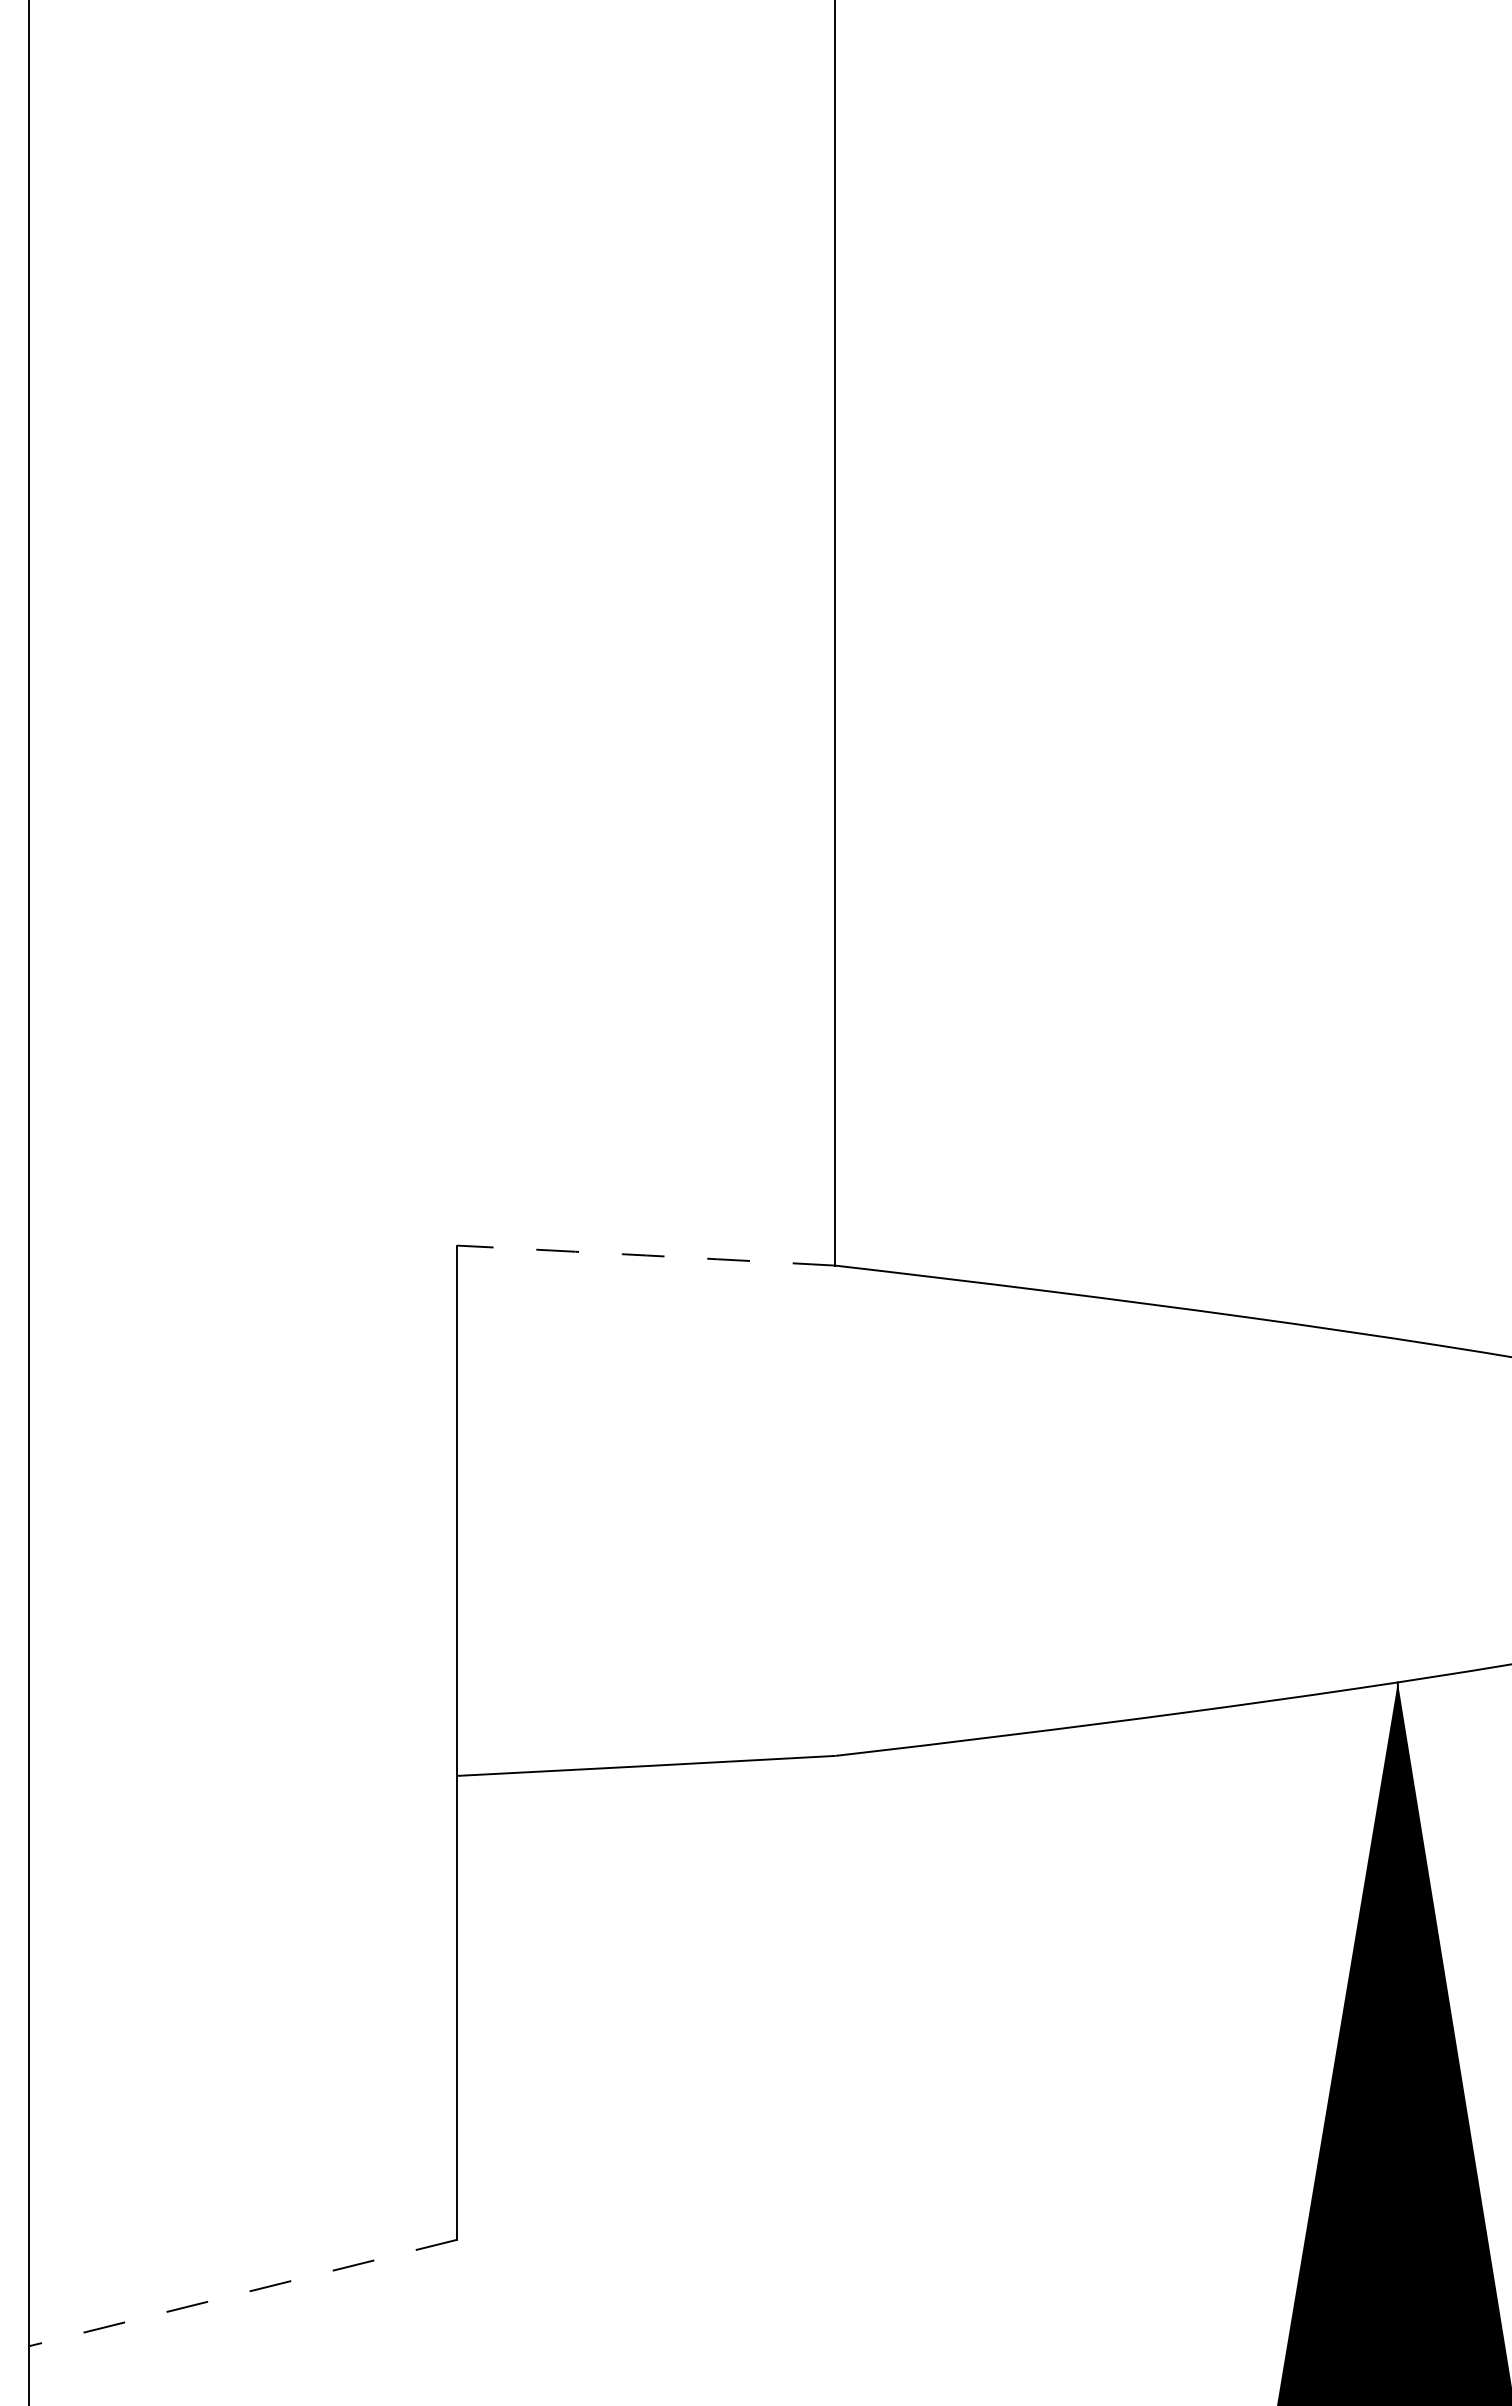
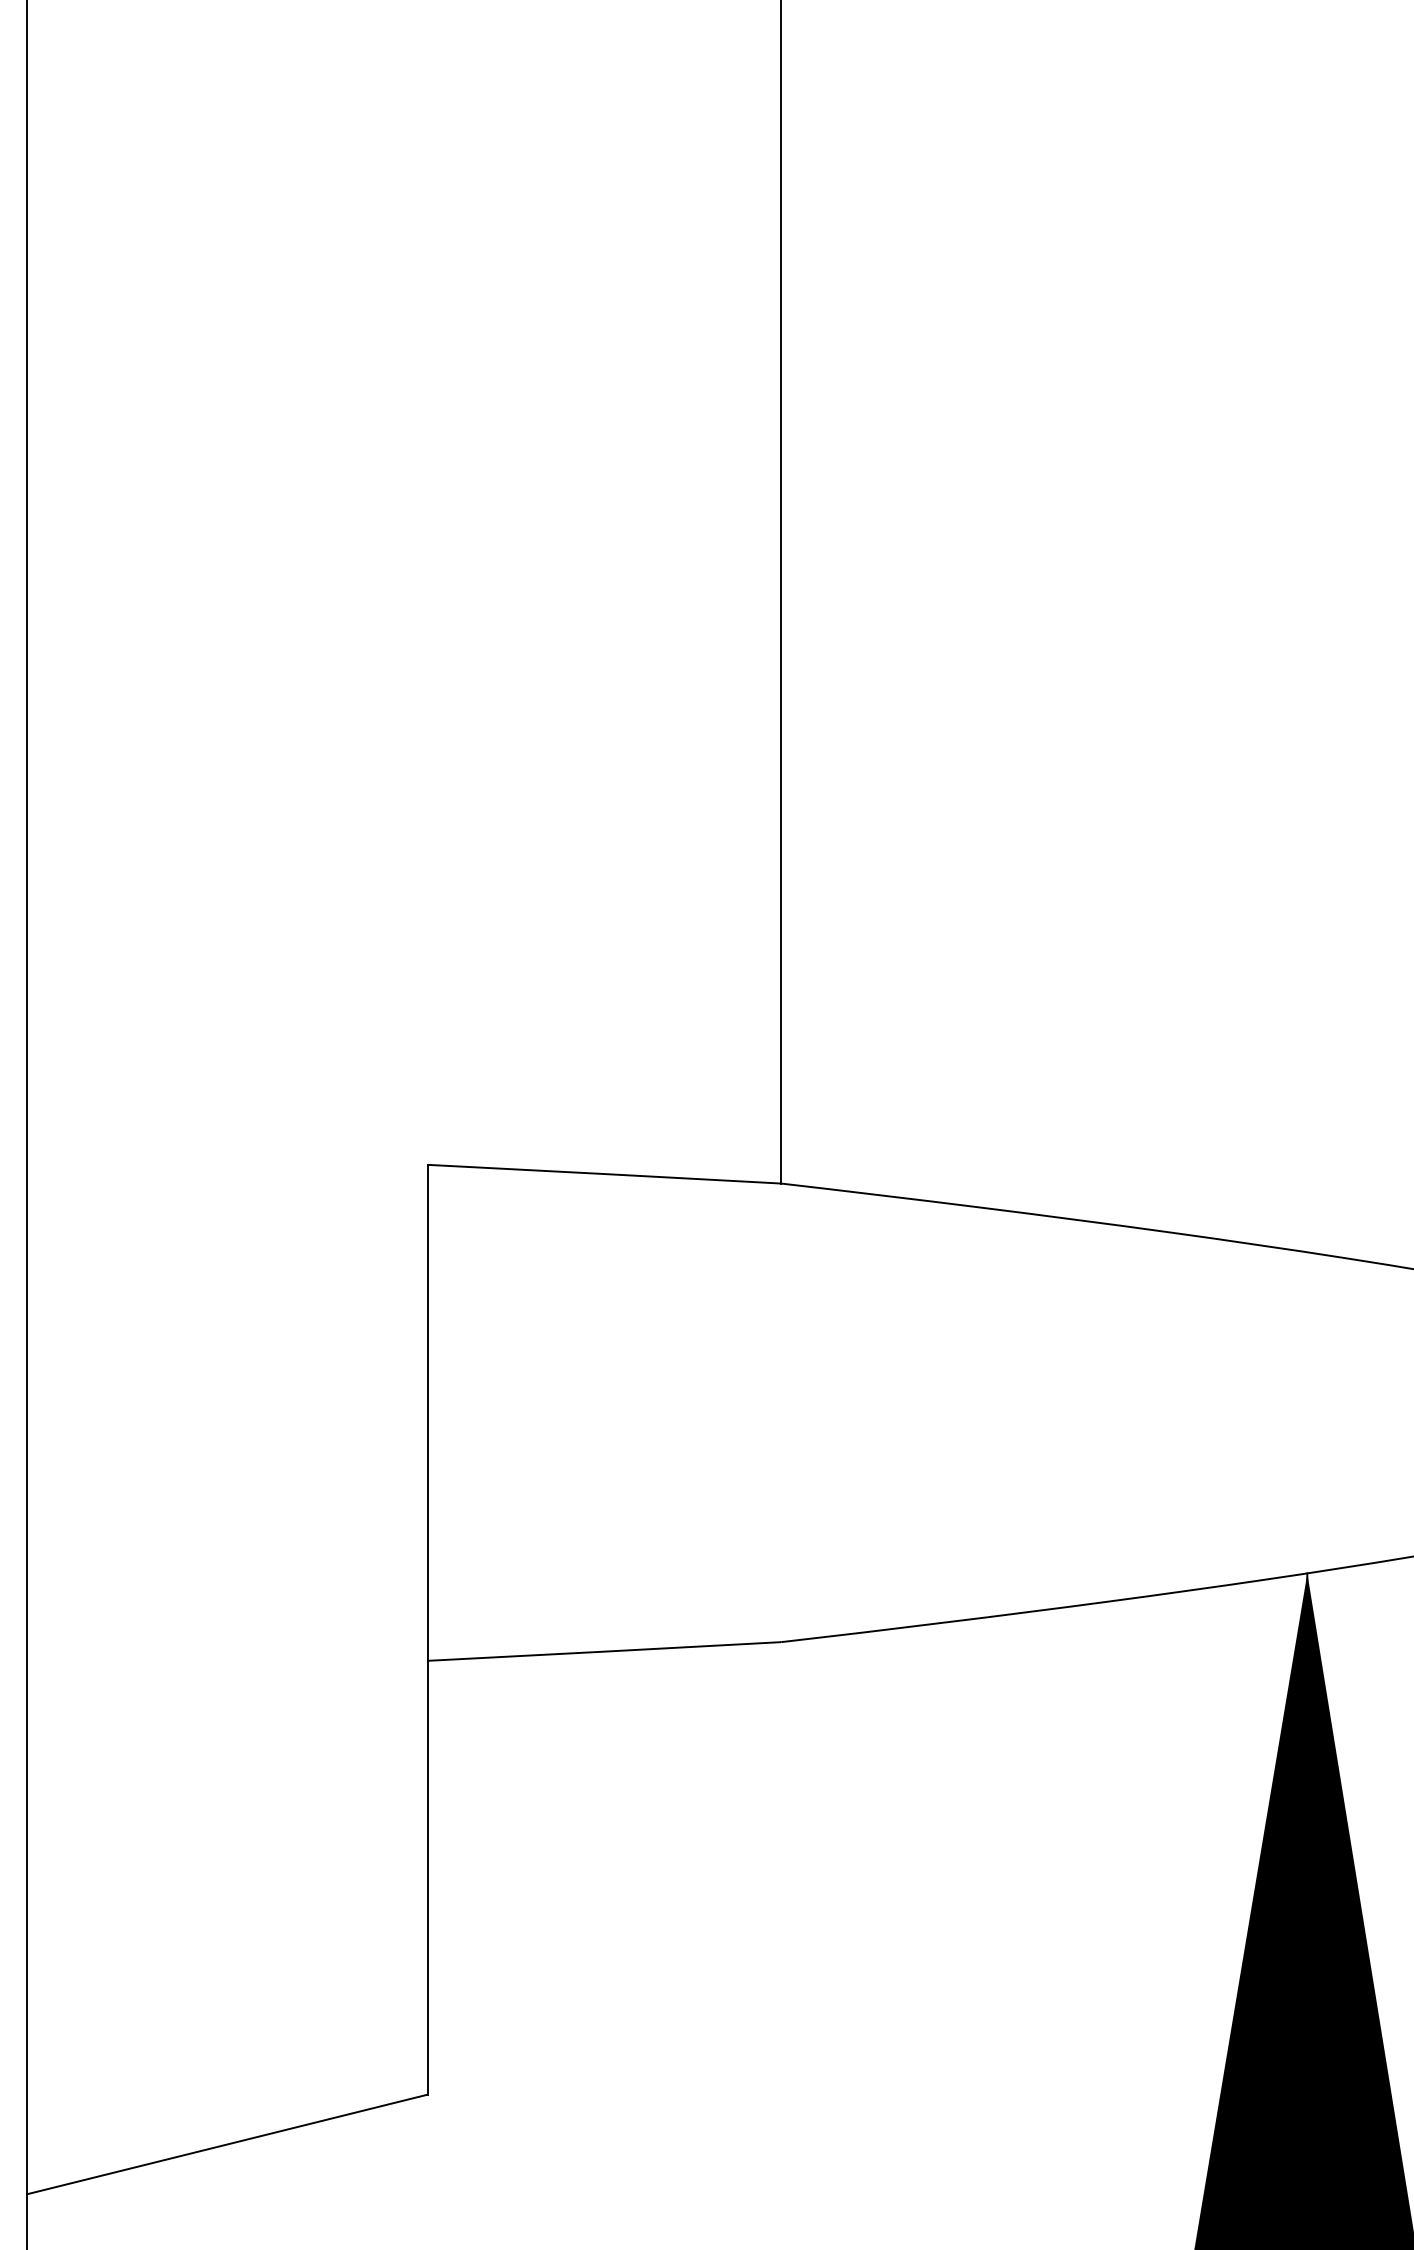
arc: (646, 1255) -> (604, 1174), dashed -> solid
line: (242, 2293) -> (226, 2144), dashed -> solid

